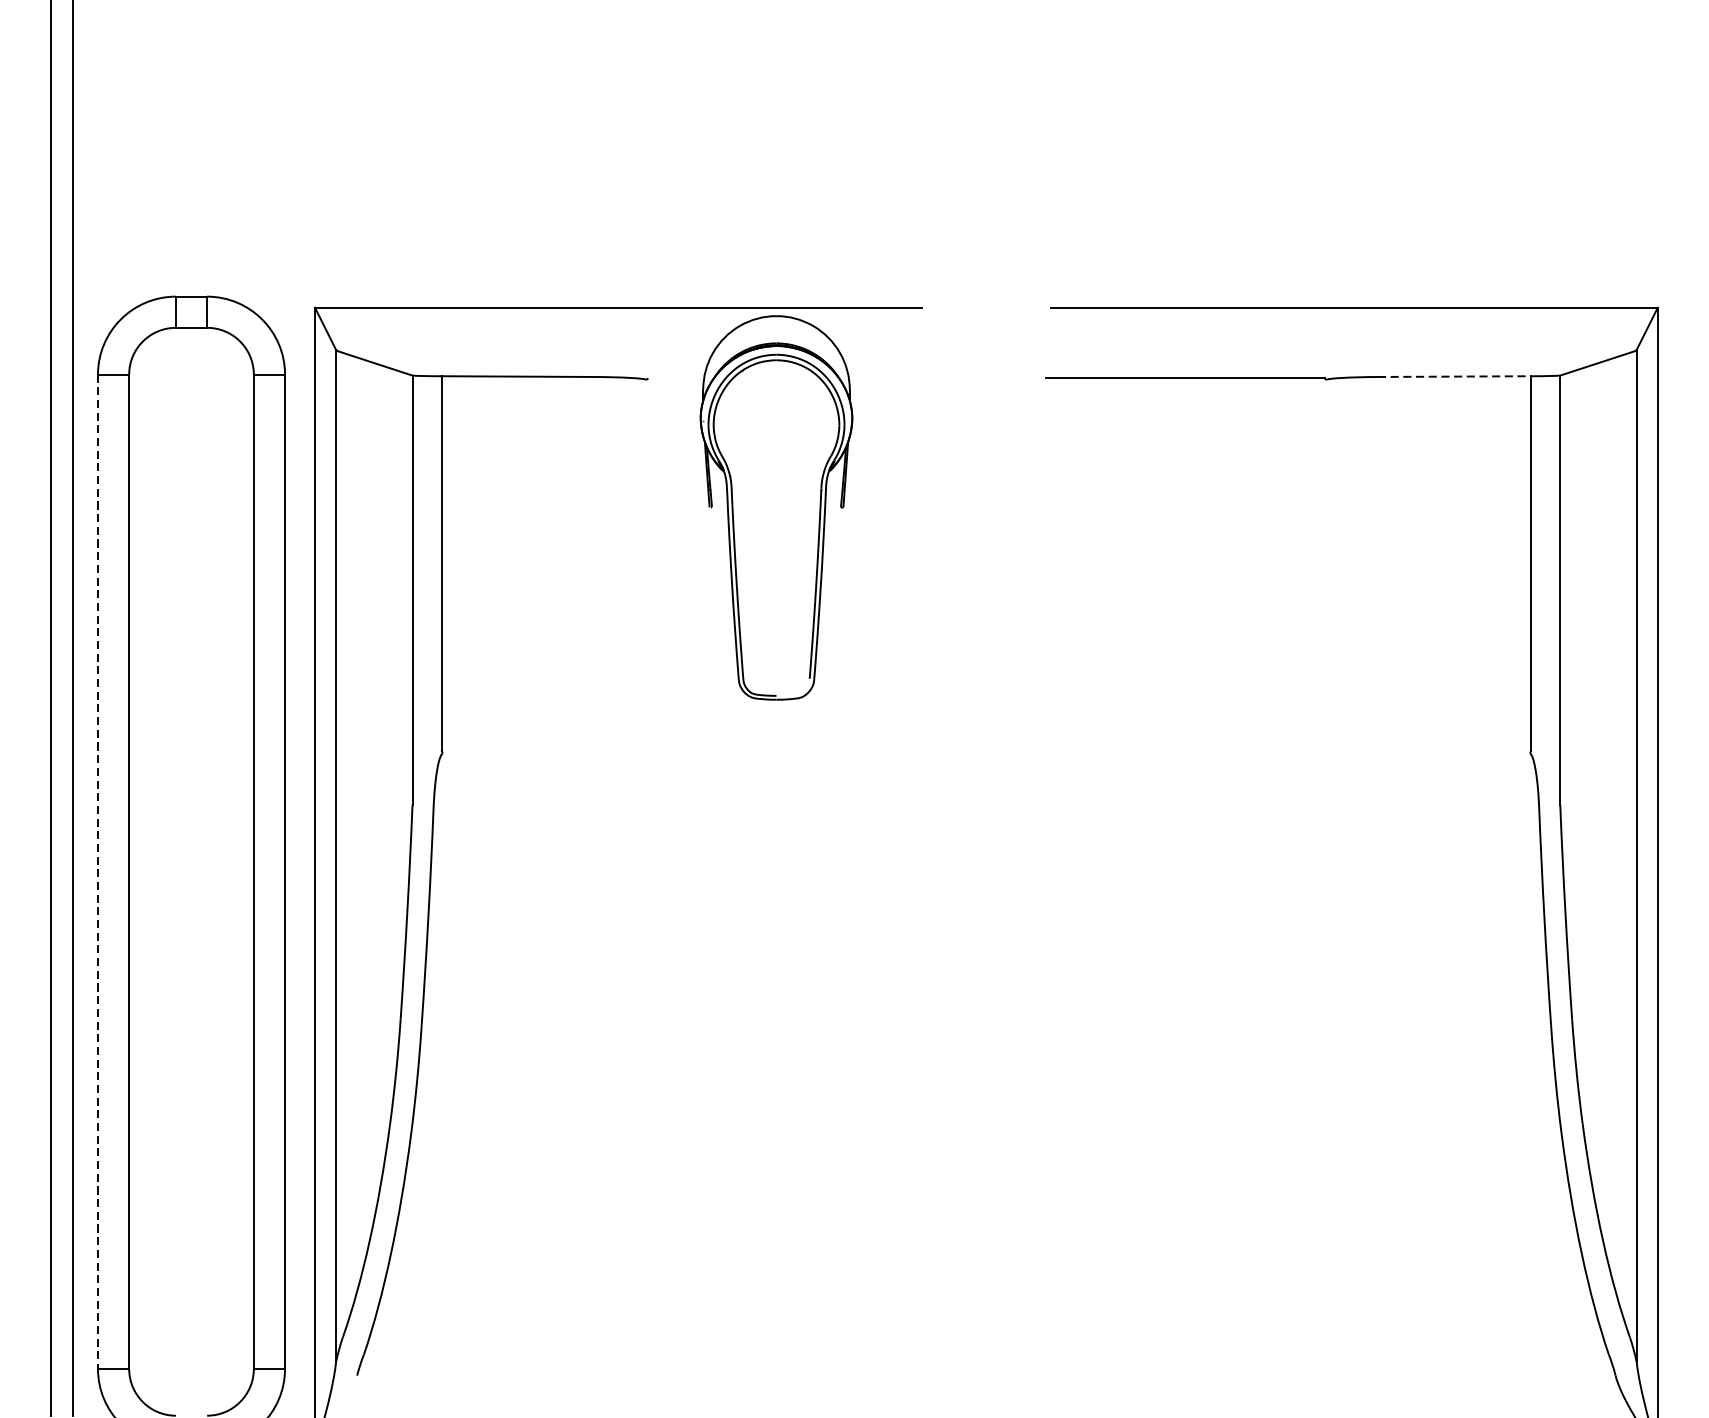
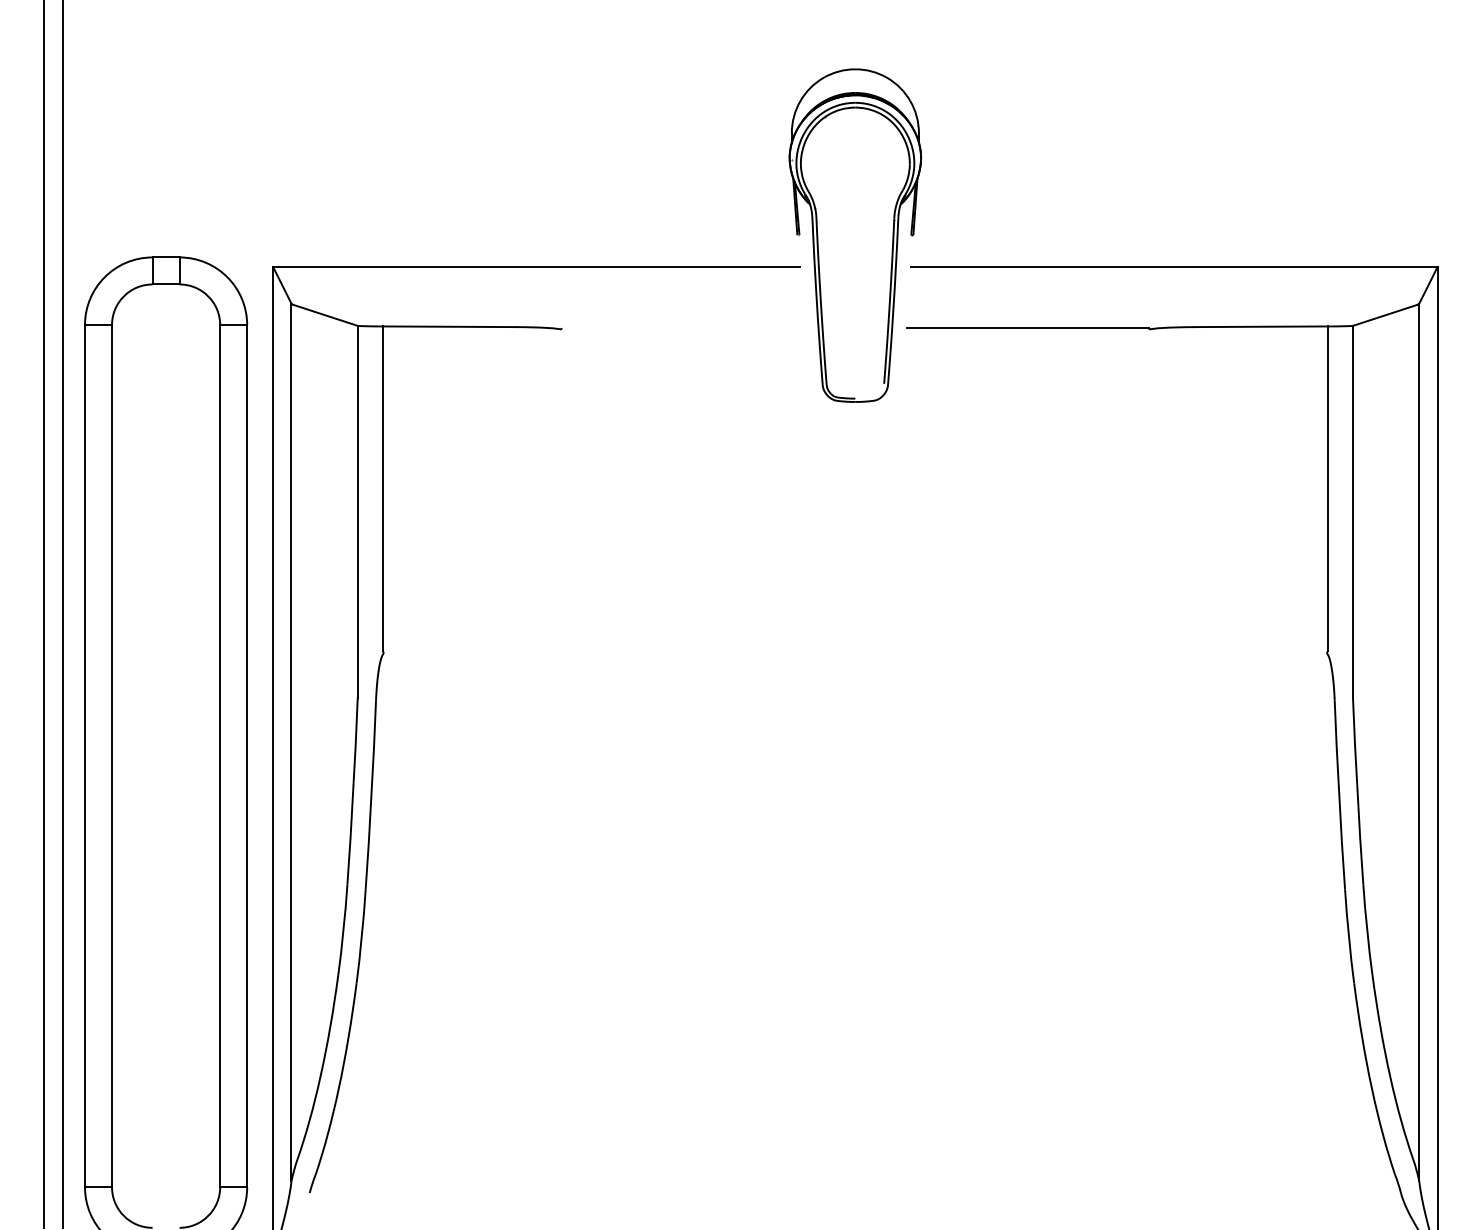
line: (1454, 376) -> (1261, 326), dashed -> solid
part: (775, 507) -> (854, 235), moved
line: (98, 872) -> (85, 756), dashed -> solid

